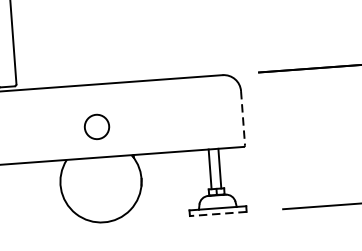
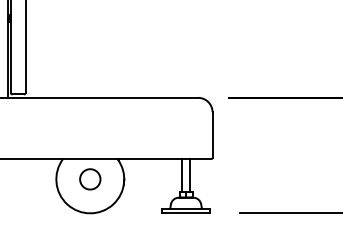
line: (242, 118) -> (212, 135), dashed -> solid
circle: (97, 127) -> (90, 179), moved
line: (218, 214) -> (186, 213), dashed -> solid

